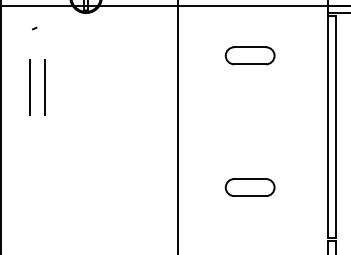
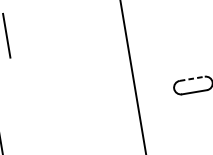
line: (44, 87) -> (18, 33), removed
line: (250, 179) -> (192, 79), solid -> dashed

